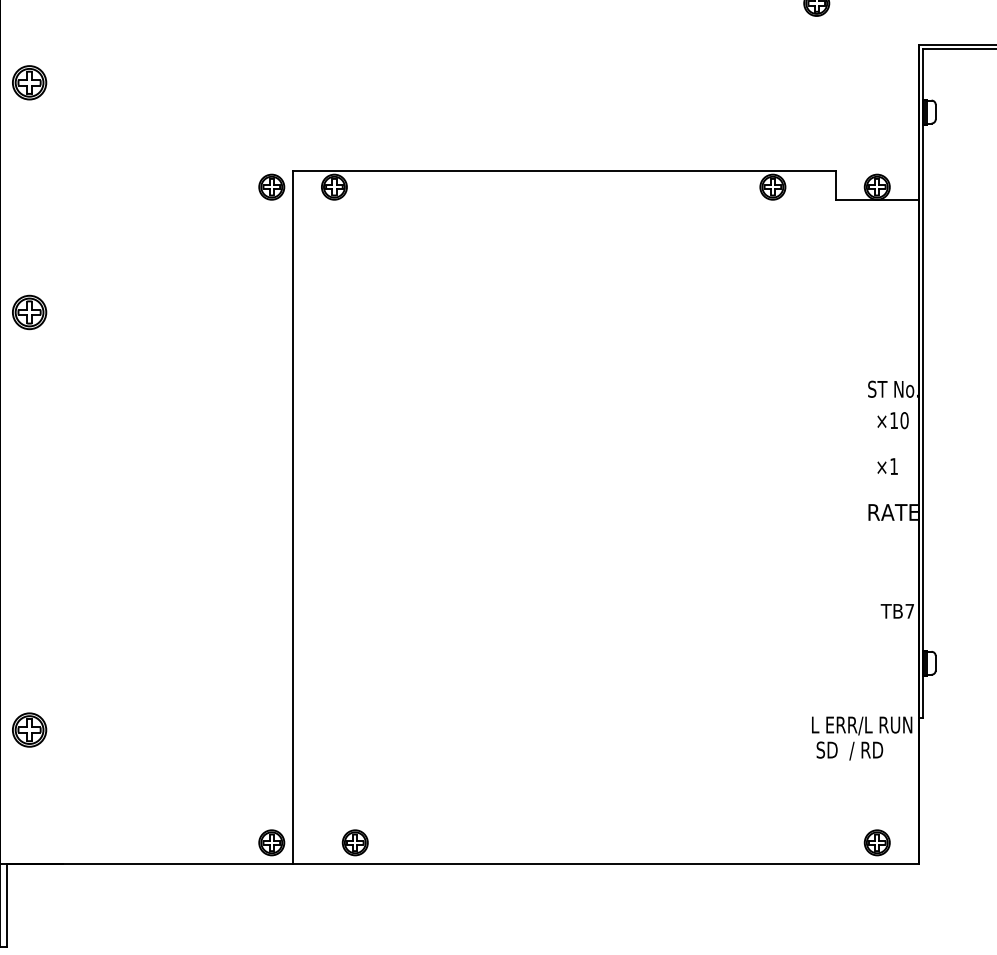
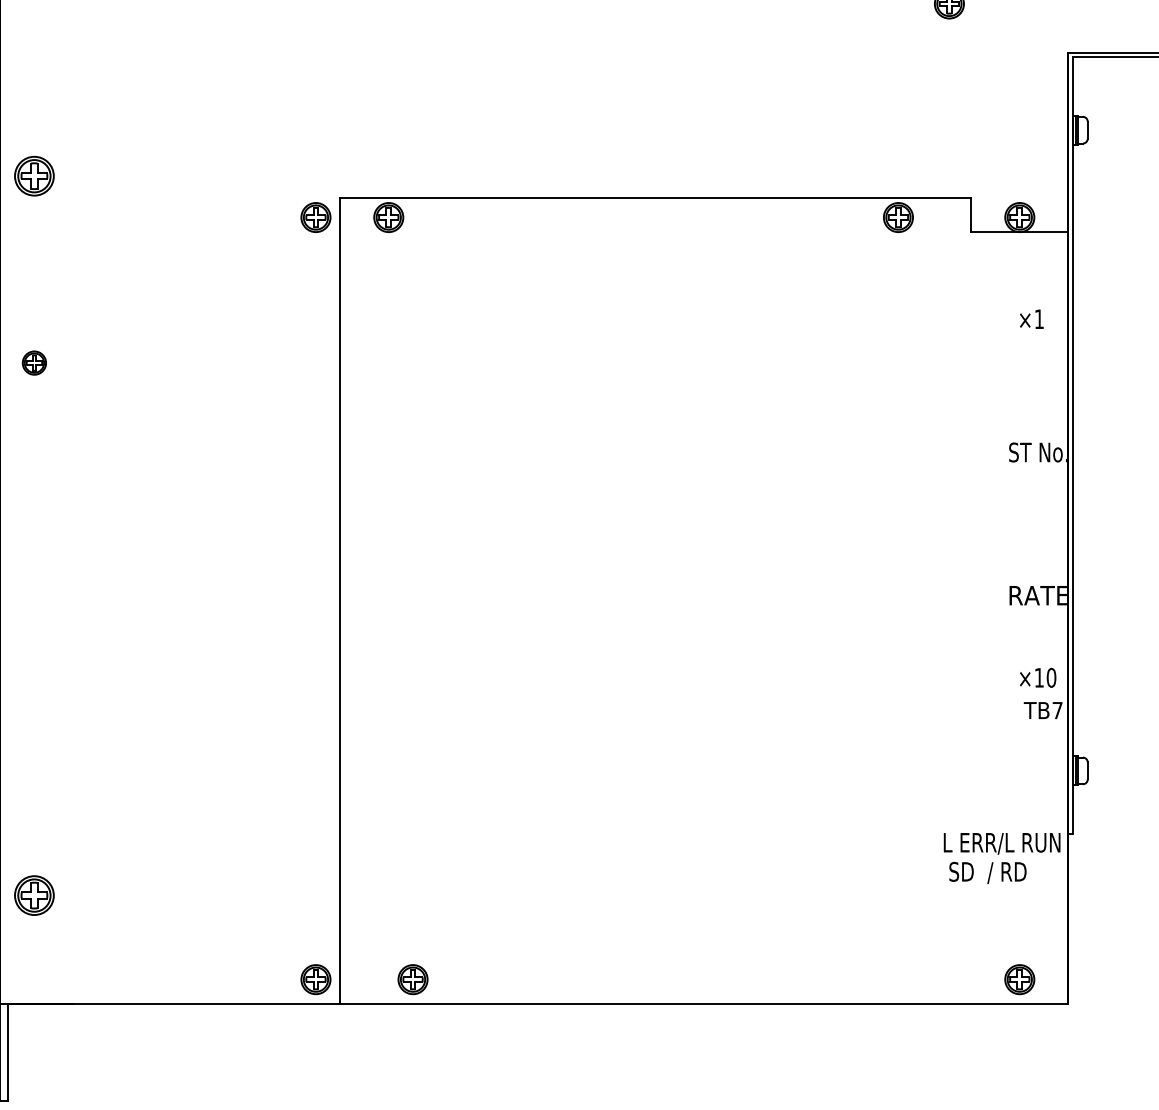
part: (29, 82) -> (34, 175), moved
part: (29, 311) -> (34, 362), size x0.6
text: (893, 420) -> (1038, 677), moved
text: (887, 465) -> (1031, 318), moved
part: (29, 729) -> (34, 895), moved

